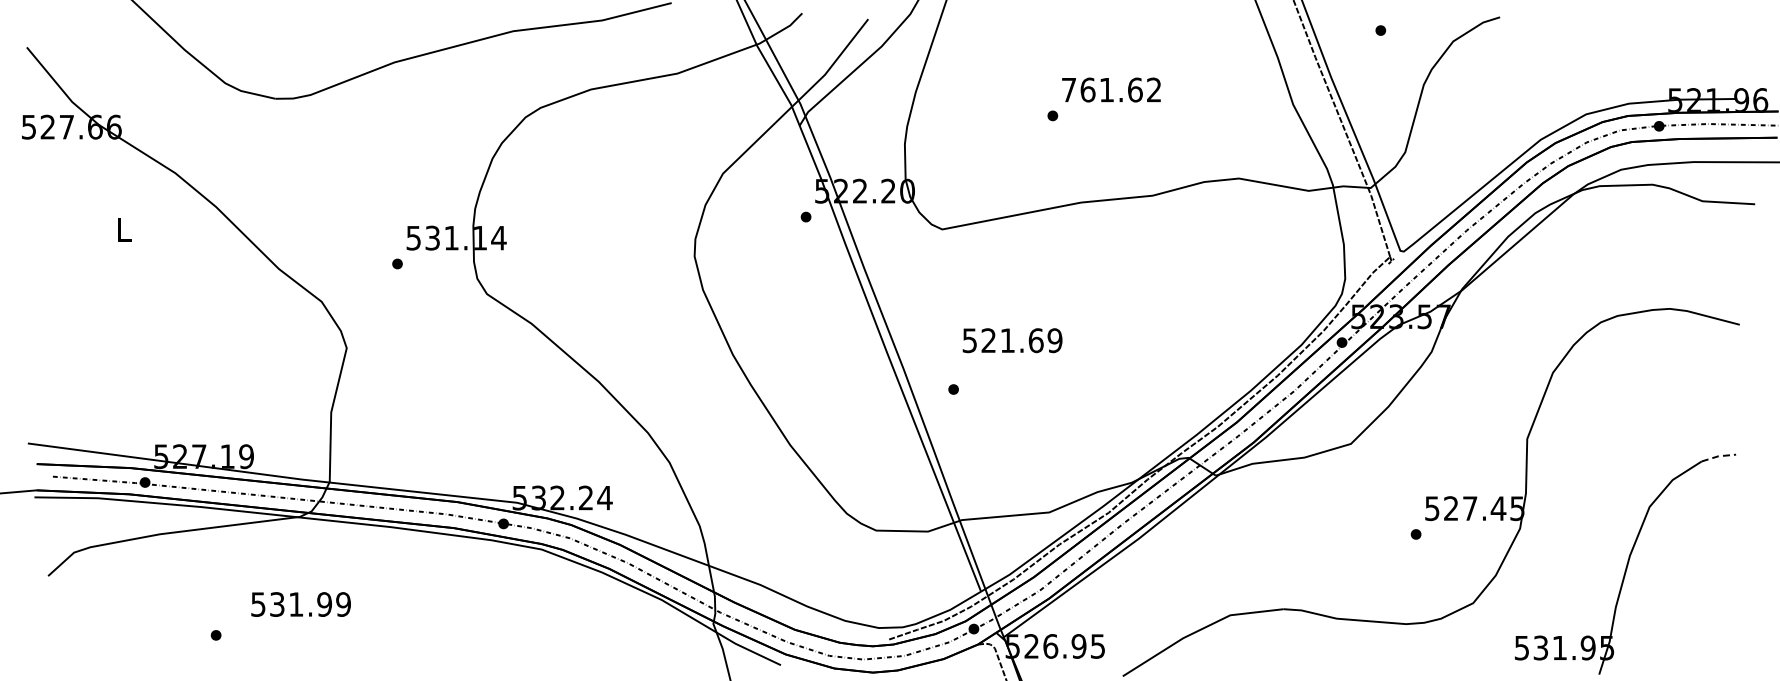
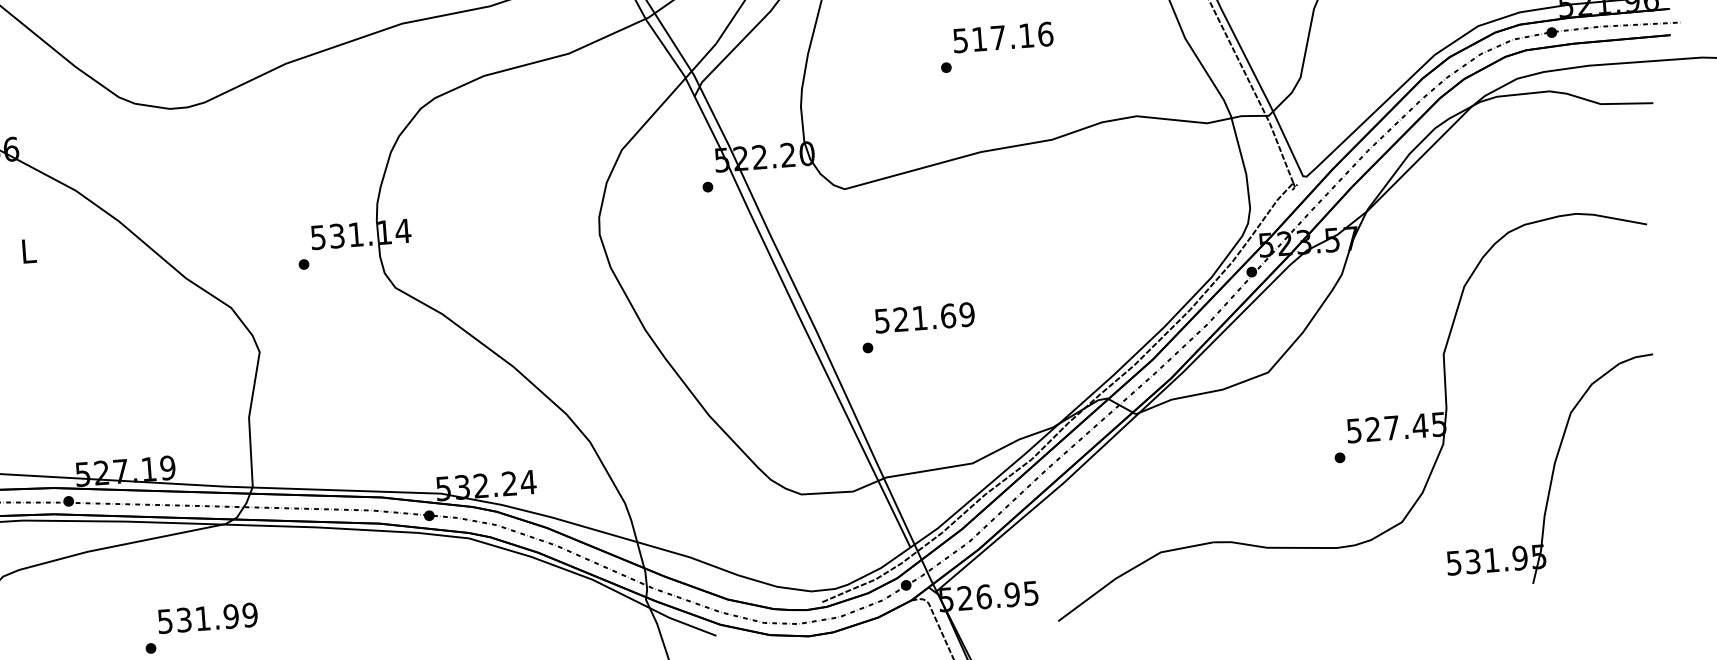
text: (1111, 89) -> (1002, 36), 761.62 -> 517.16
text: (1012, 340) -> (924, 317), moved
line: (1718, 456) -> (1635, 357), dashed -> solid
text: (300, 604) -> (207, 618), moved

